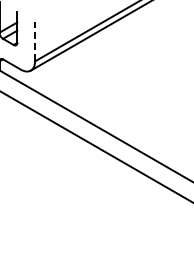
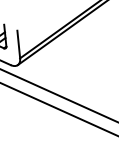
line: (35, 41) -> (19, 44), dashed -> solid

